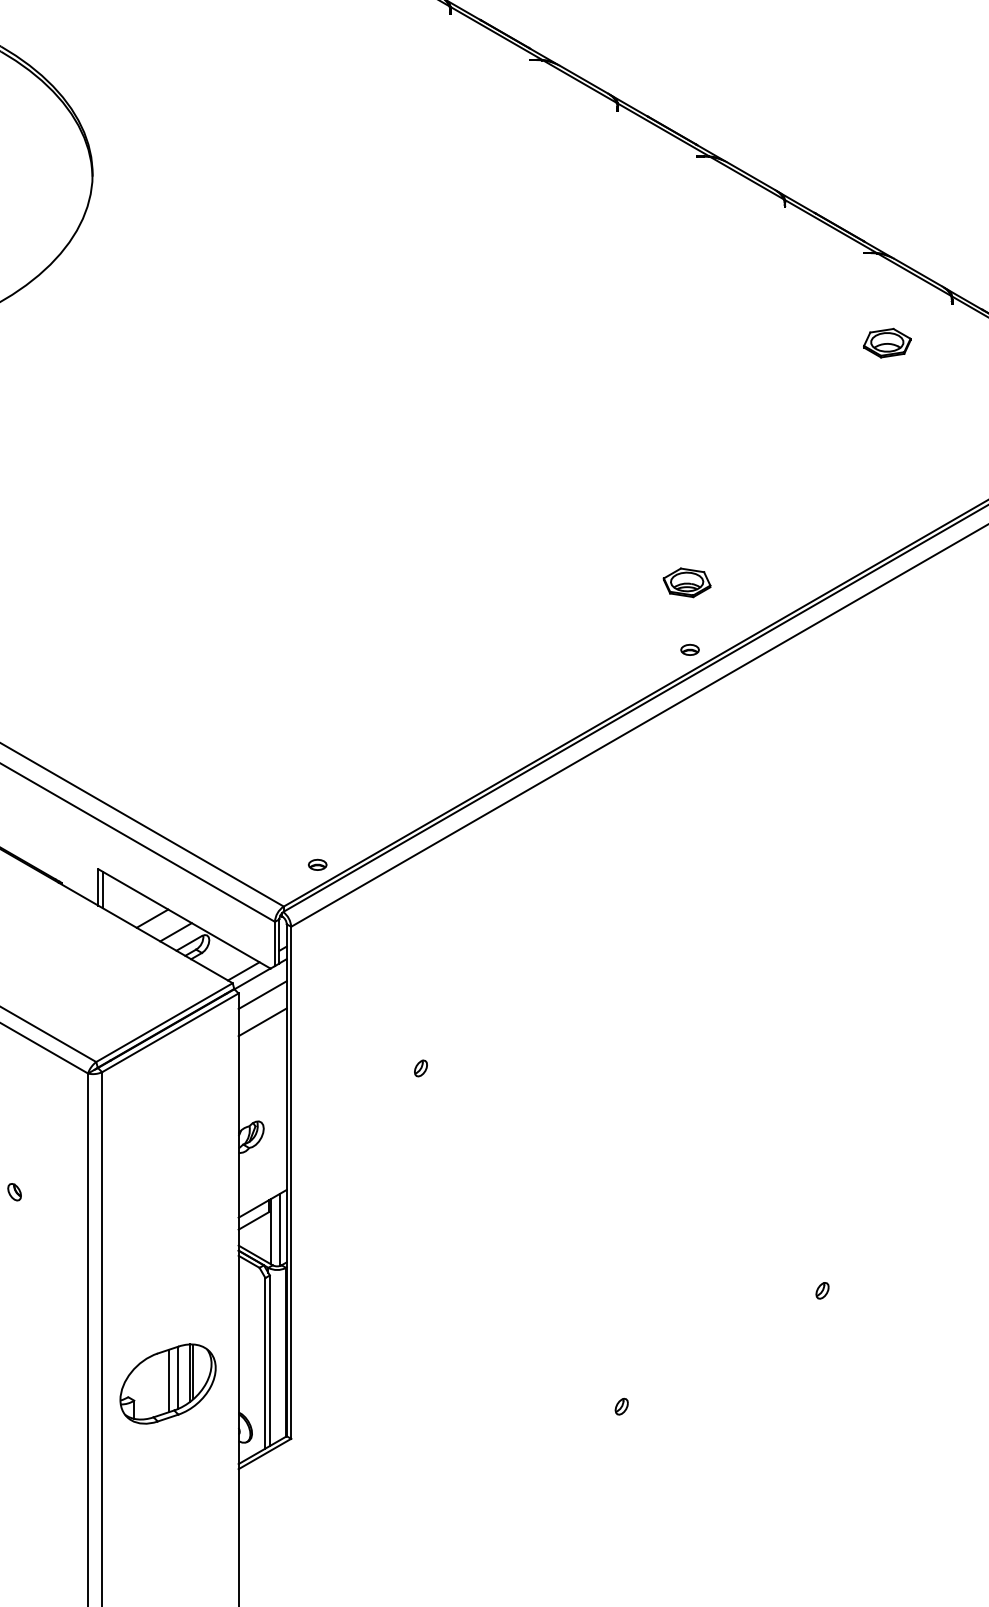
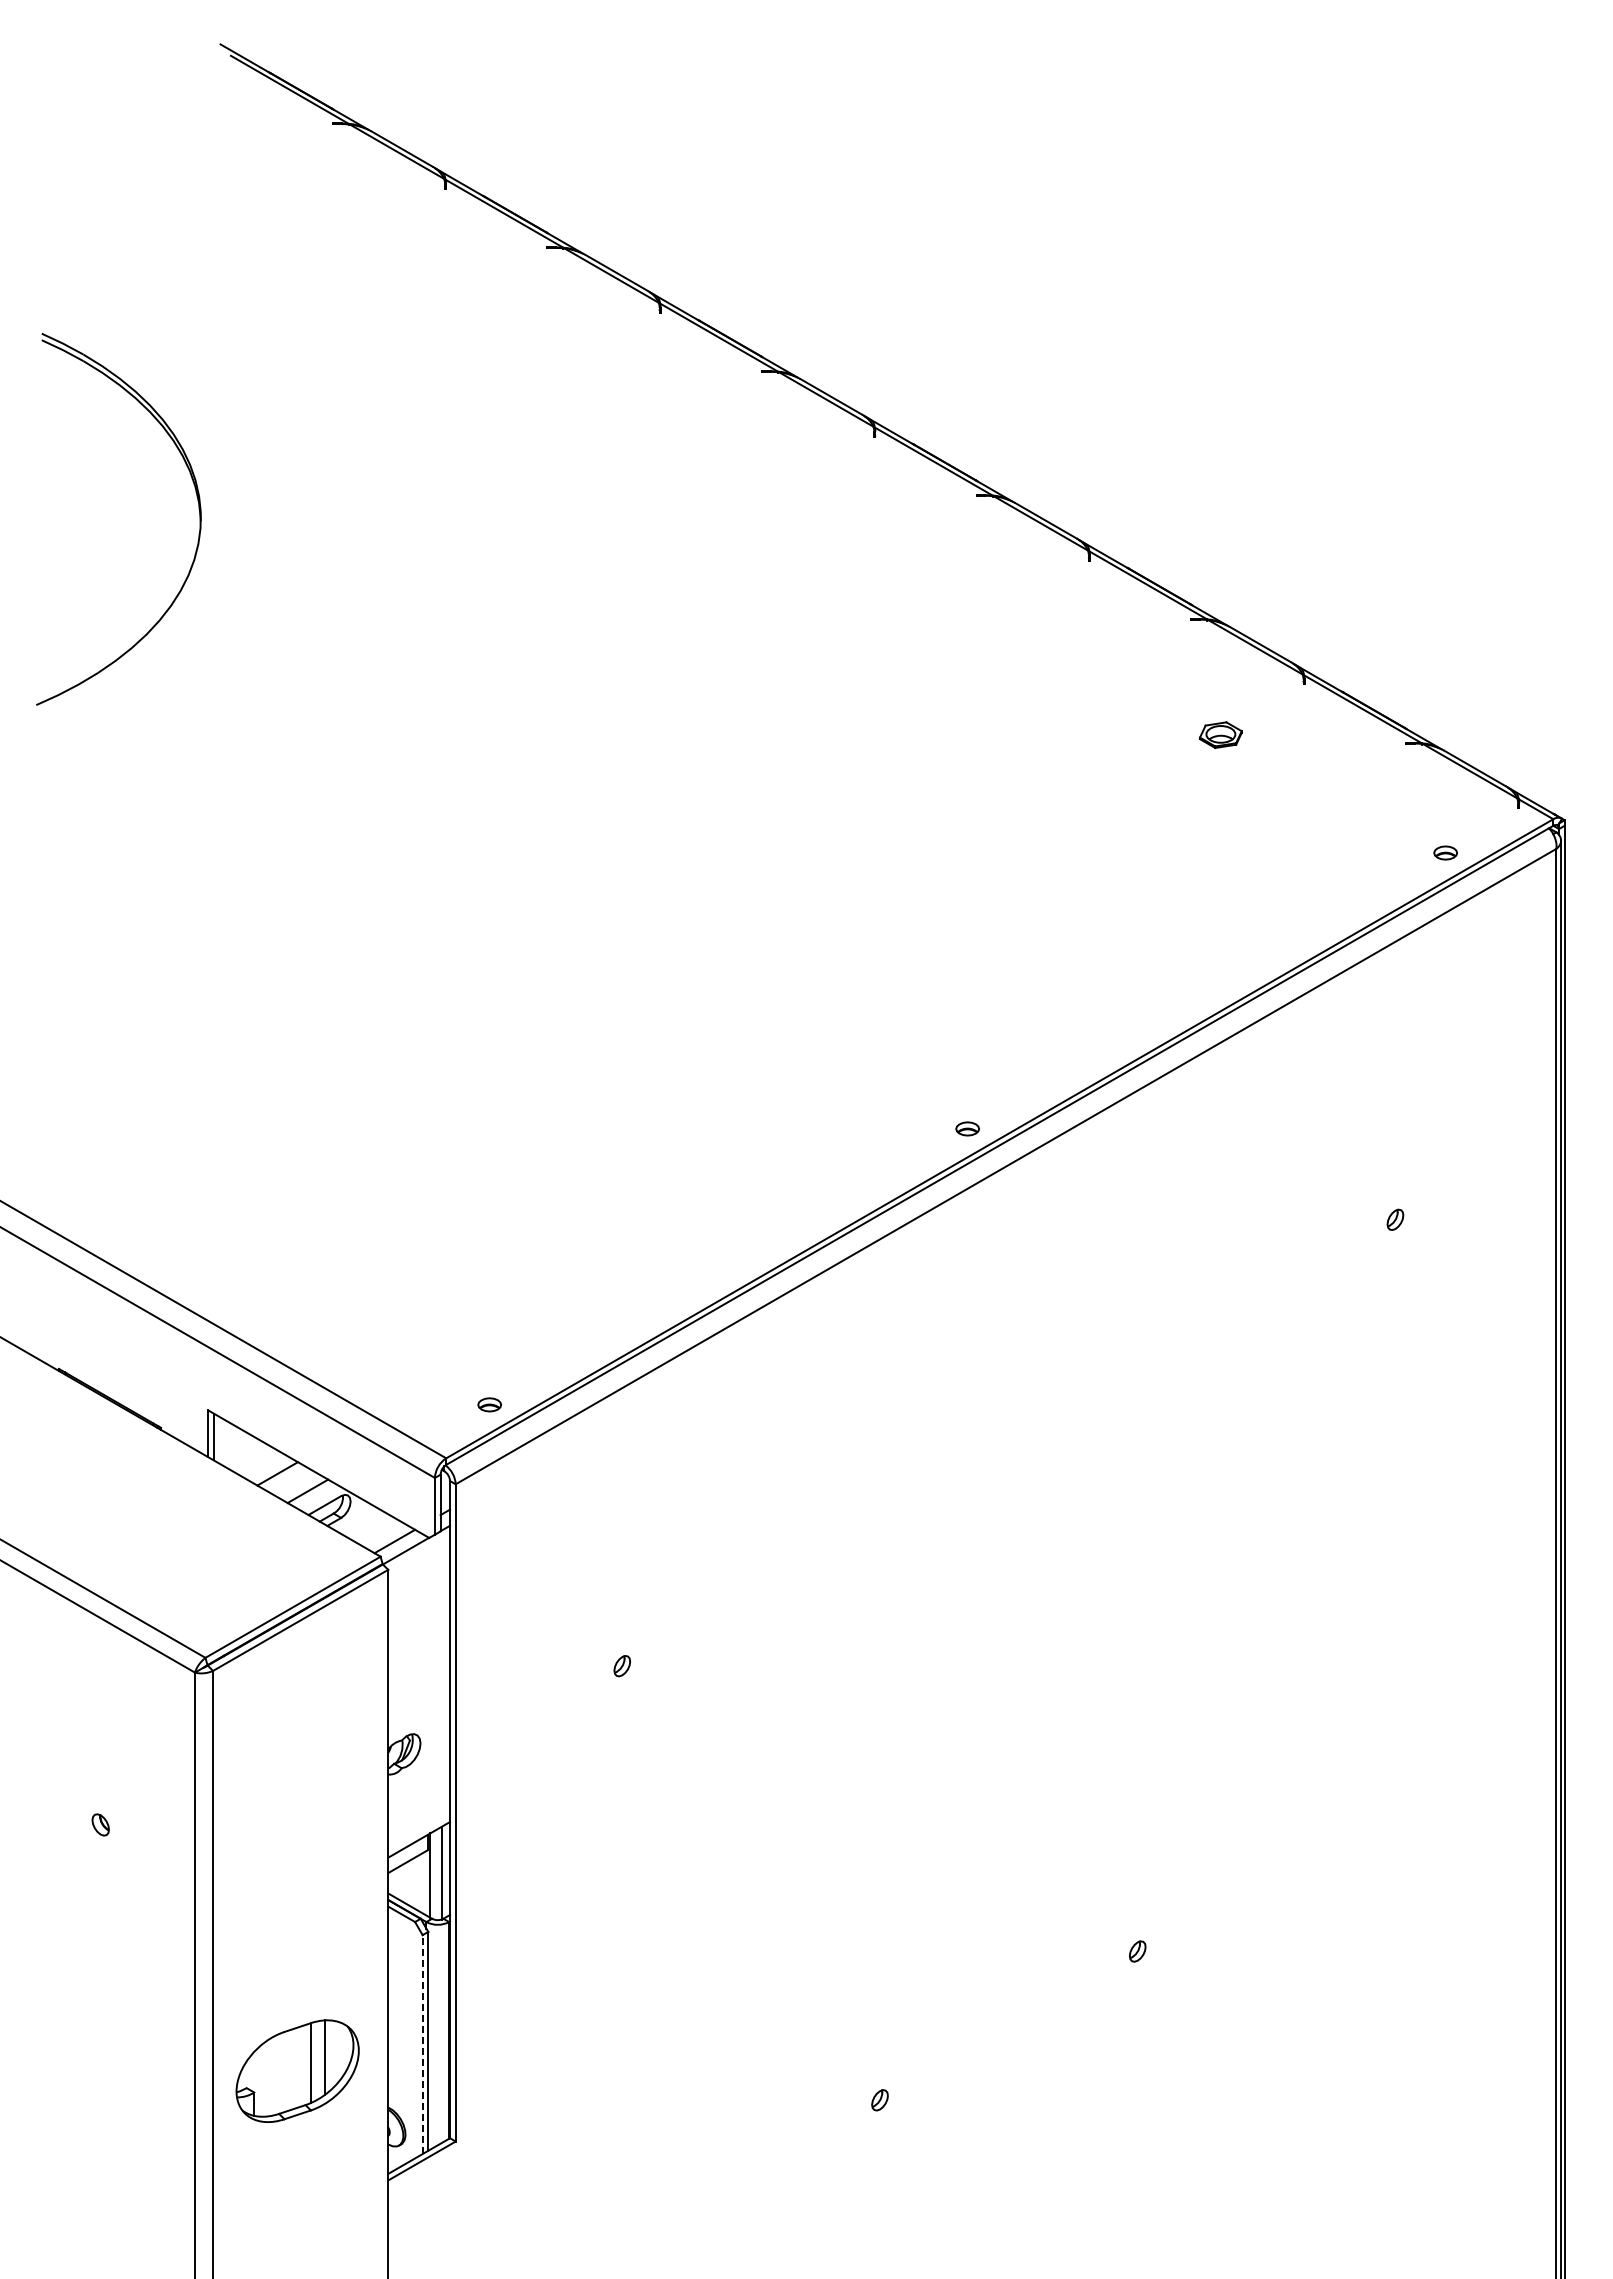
part: (887, 342) -> (1220, 734), size x0.7
part: (686, 582) -> (963, 1042), removed
line: (262, 994) -> (419, 1571), removed
line: (262, 1022) -> (419, 1606), removed
line: (265, 1363) -> (422, 2044), solid -> dashed
line: (193, 1371) -> (330, 2055), removed
line: (169, 1381) -> (299, 2067), removed

